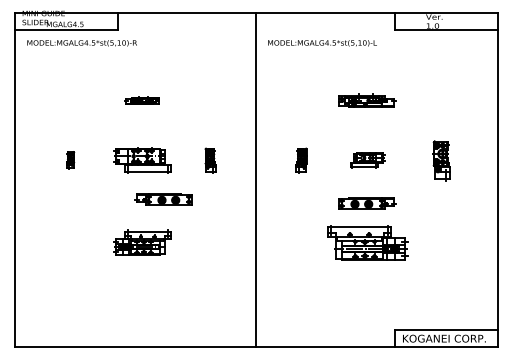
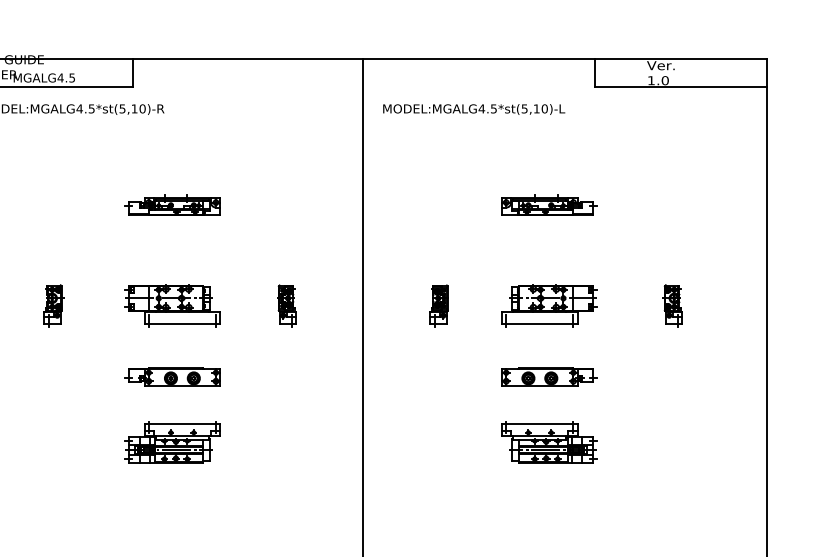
part: (142, 100) -> (173, 205), size x1.67
part: (70, 160) -> (53, 305), size x1.43
part: (367, 160) -> (549, 305), size x1.67
part: (441, 160) -> (672, 305), size x0.62
part: (163, 199) -> (173, 377), moved
part: (367, 242) -> (549, 442), size x0.71

